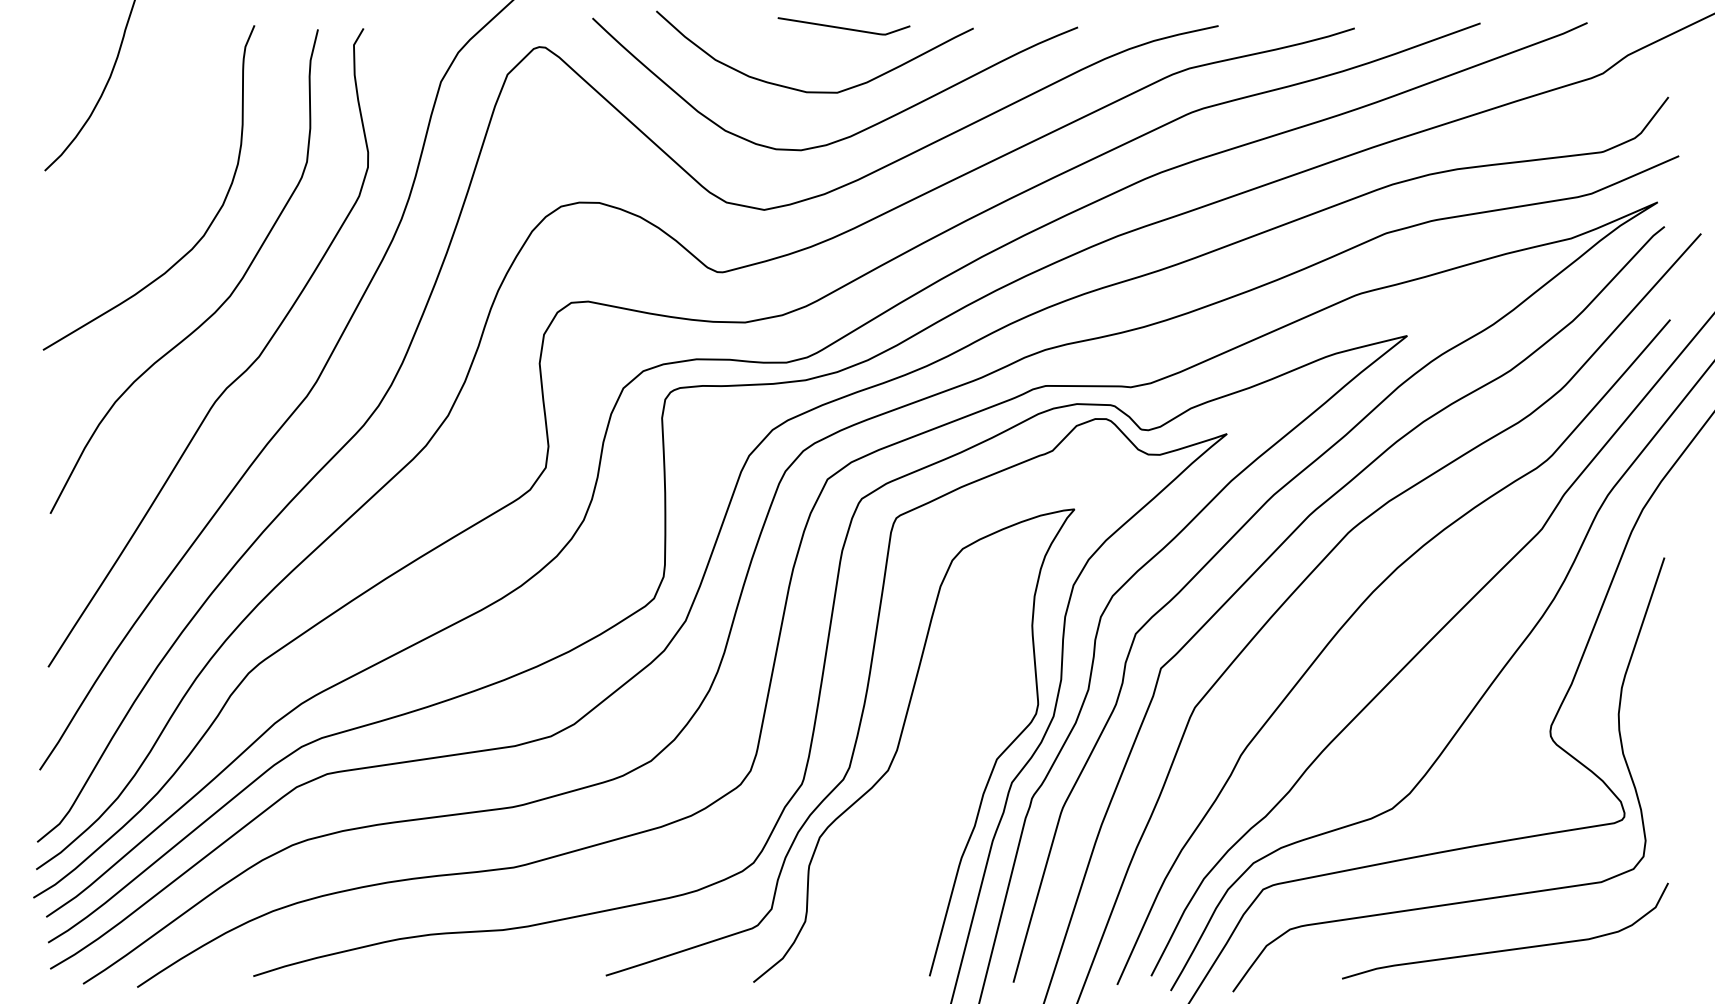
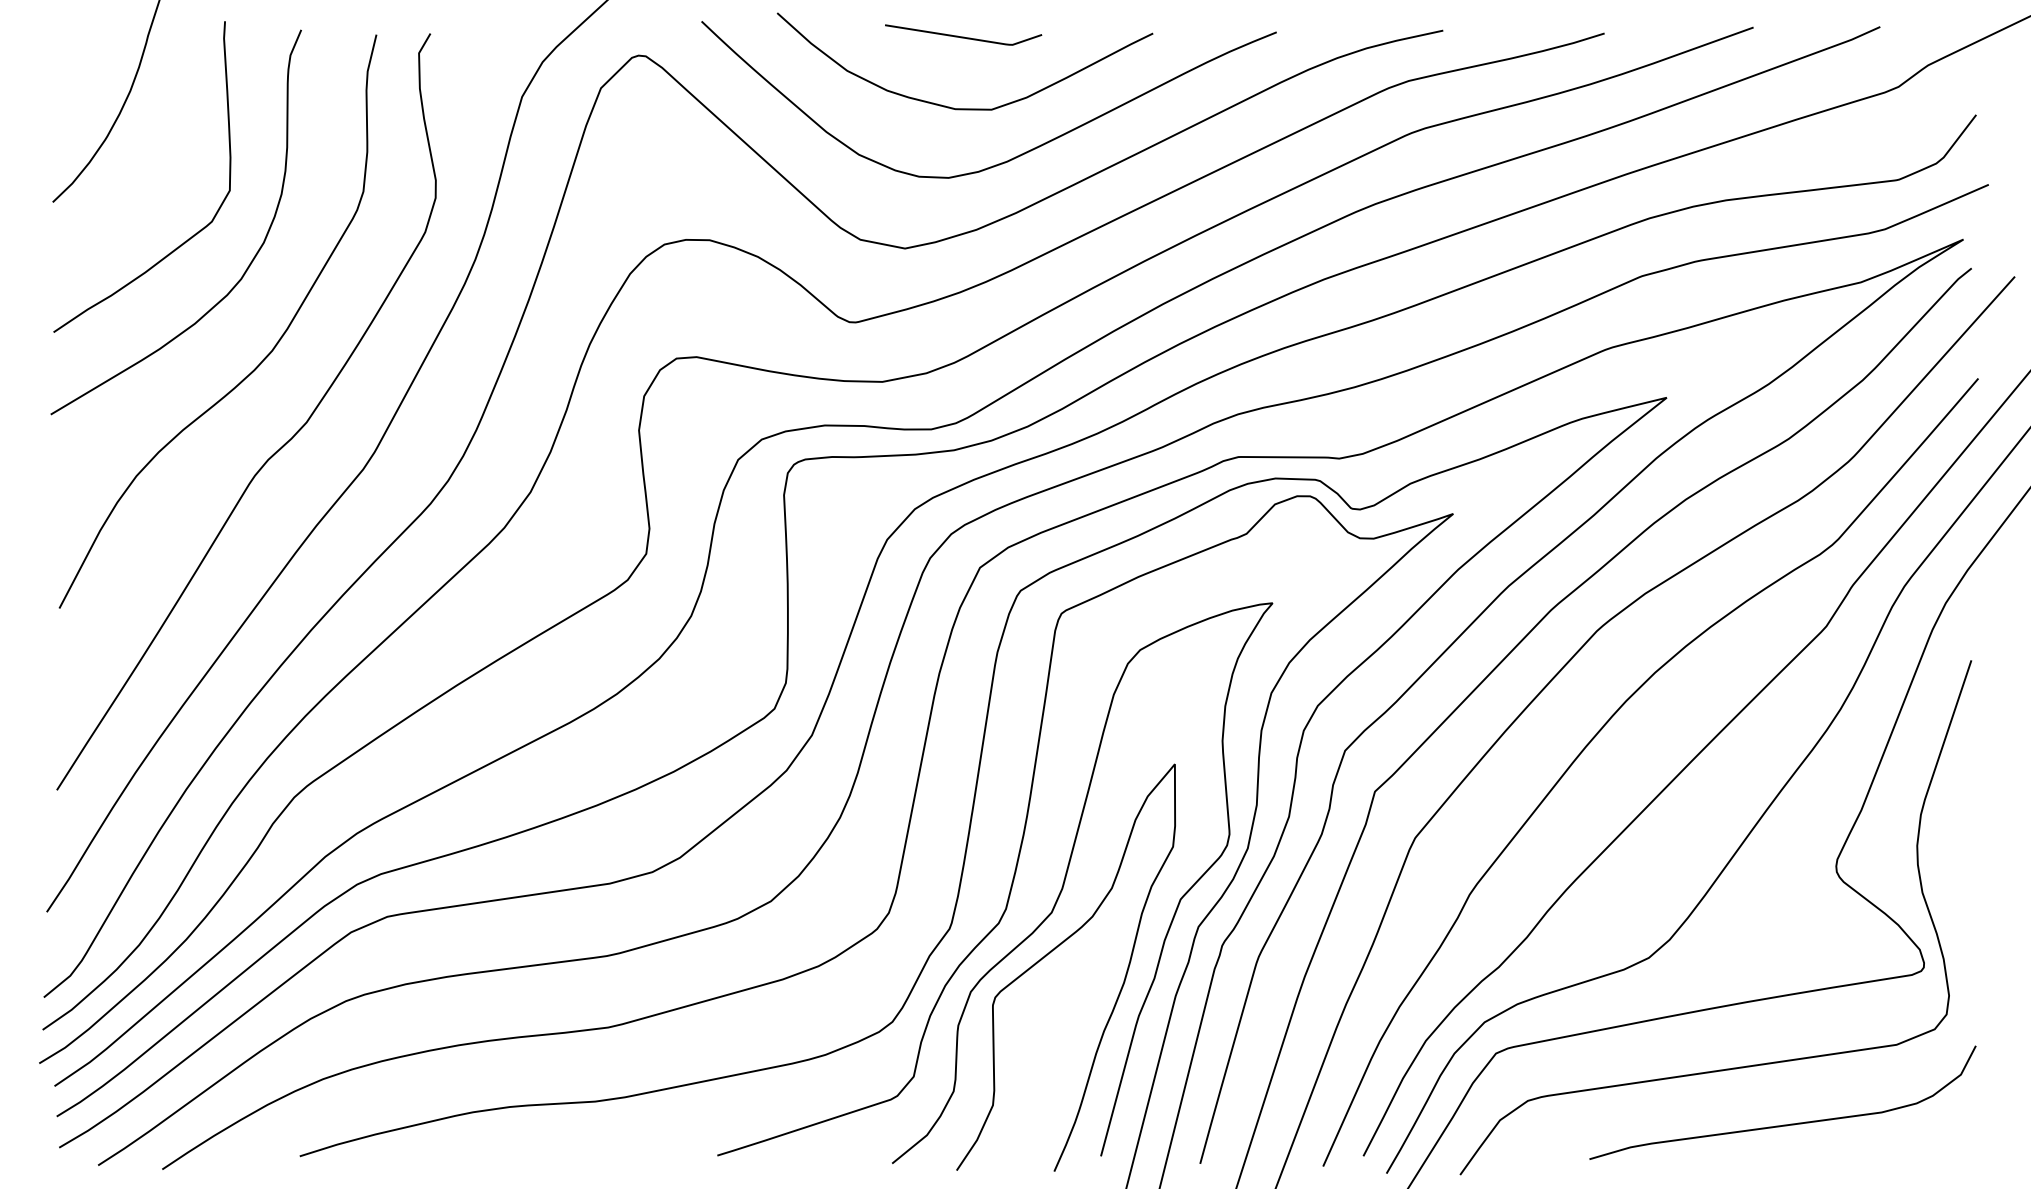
curve: (843, 27) -> (963, 36), moved
curve: (159, 201) -> (188, 238), added
curve: (890, 802) -> (1054, 950), added

